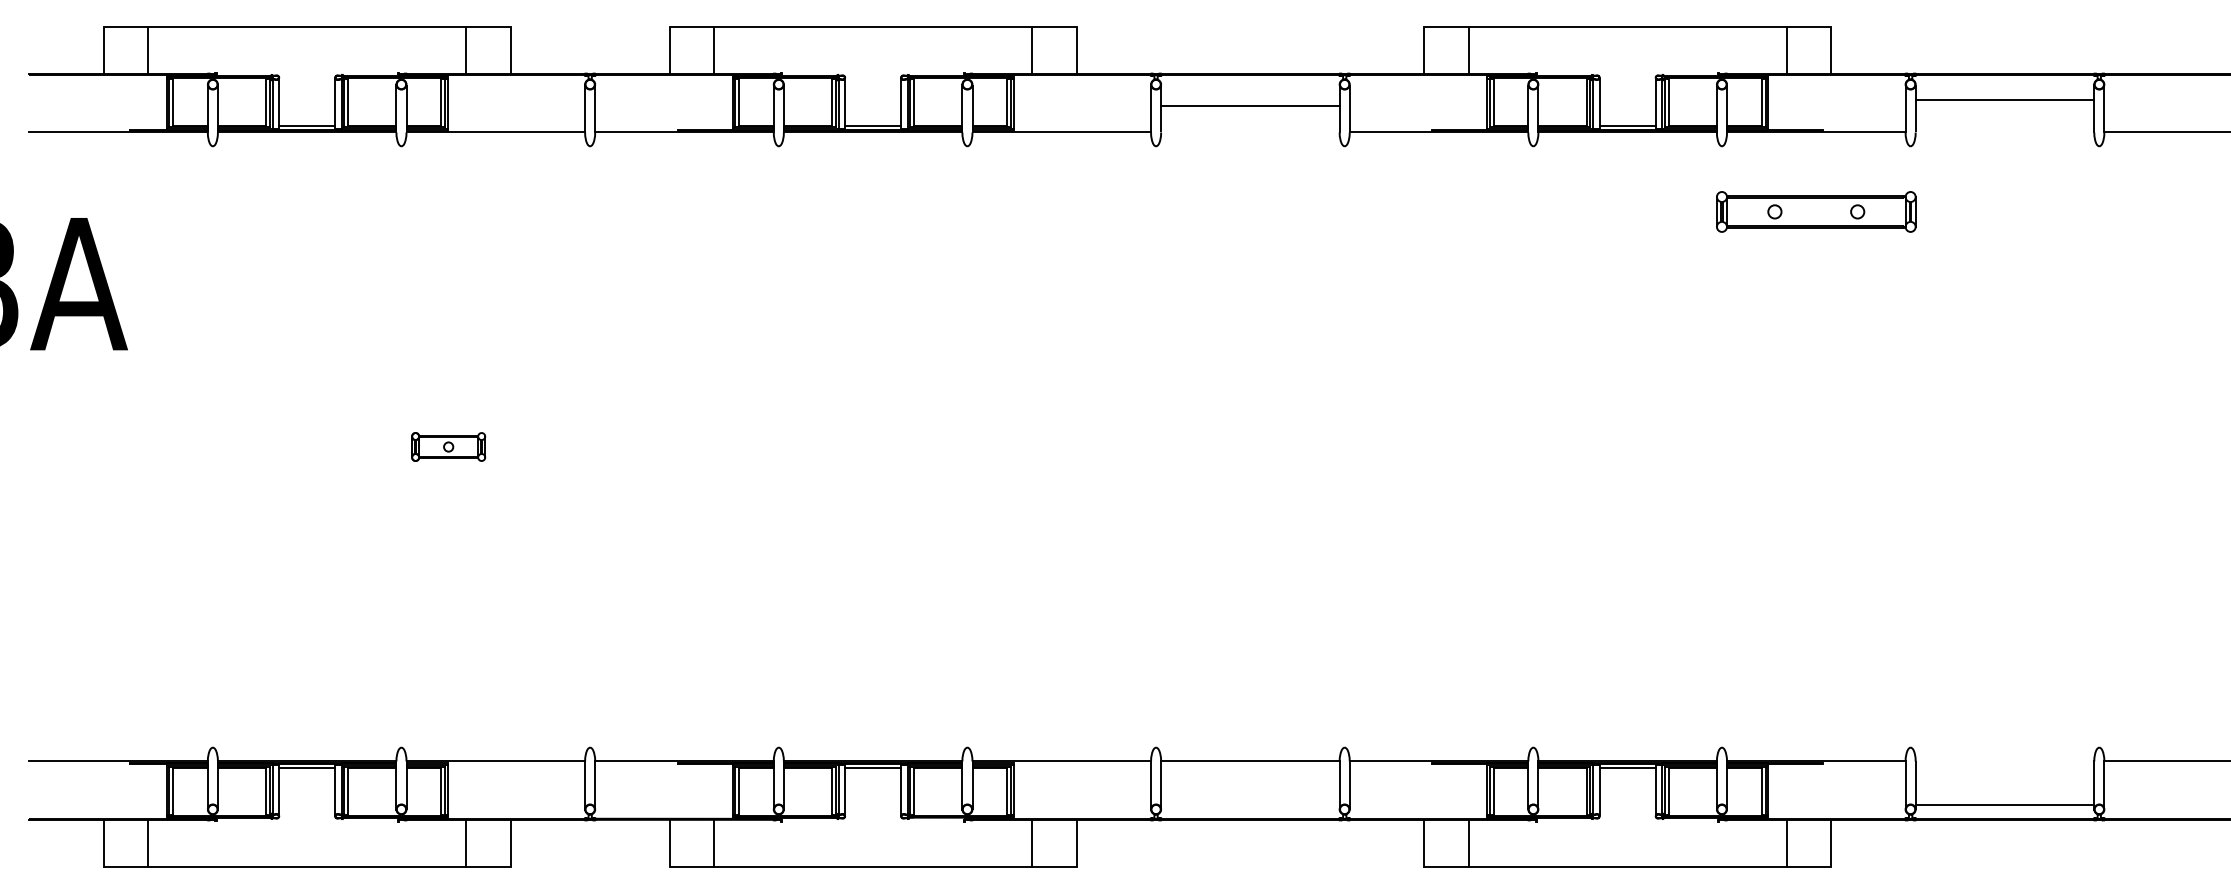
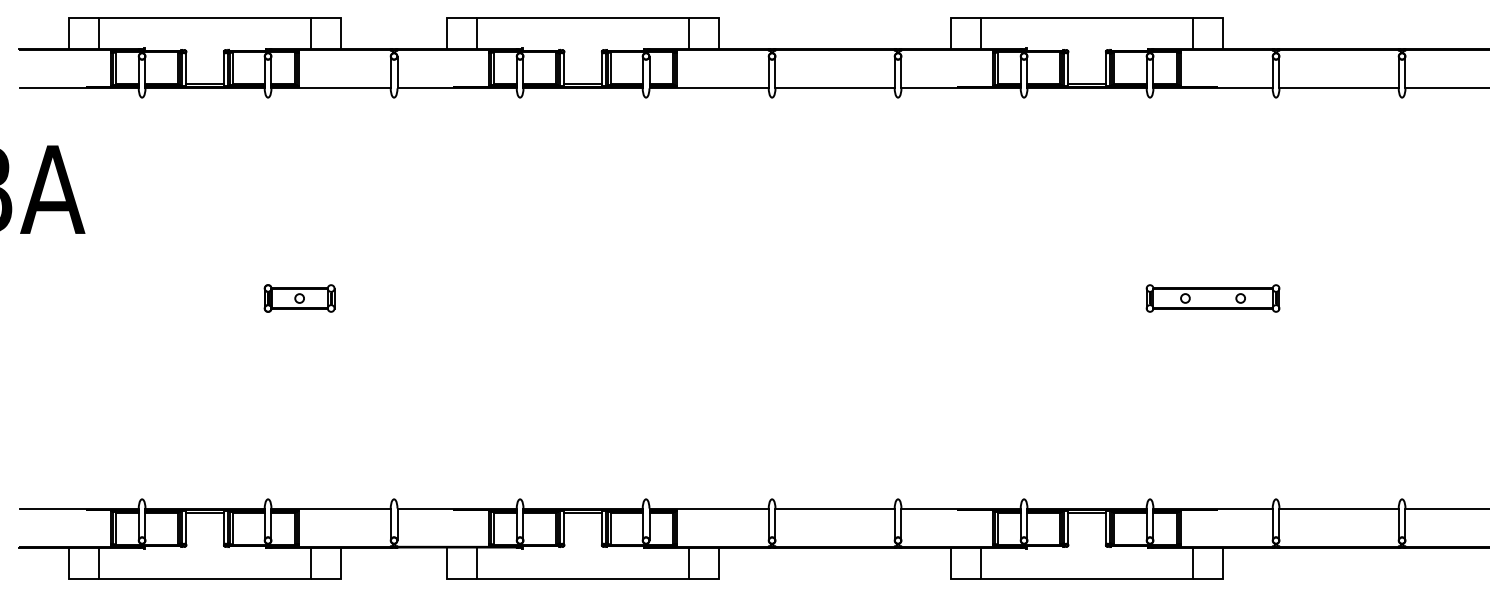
line: (2004, 99) -> (1338, 88), moved
line: (1249, 105) -> (834, 88), moved
part: (1815, 211) -> (1212, 298), moved
part: (448, 447) -> (299, 298), size x1.43
line: (2004, 804) -> (1338, 508), moved

